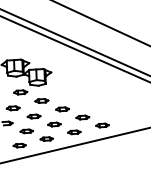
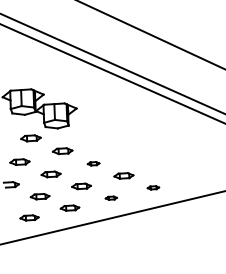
part: (62, 109) -> (93, 163), size x0.6
part: (102, 125) -> (153, 187), size x0.6
part: (74, 132) -> (111, 198), size x0.6

